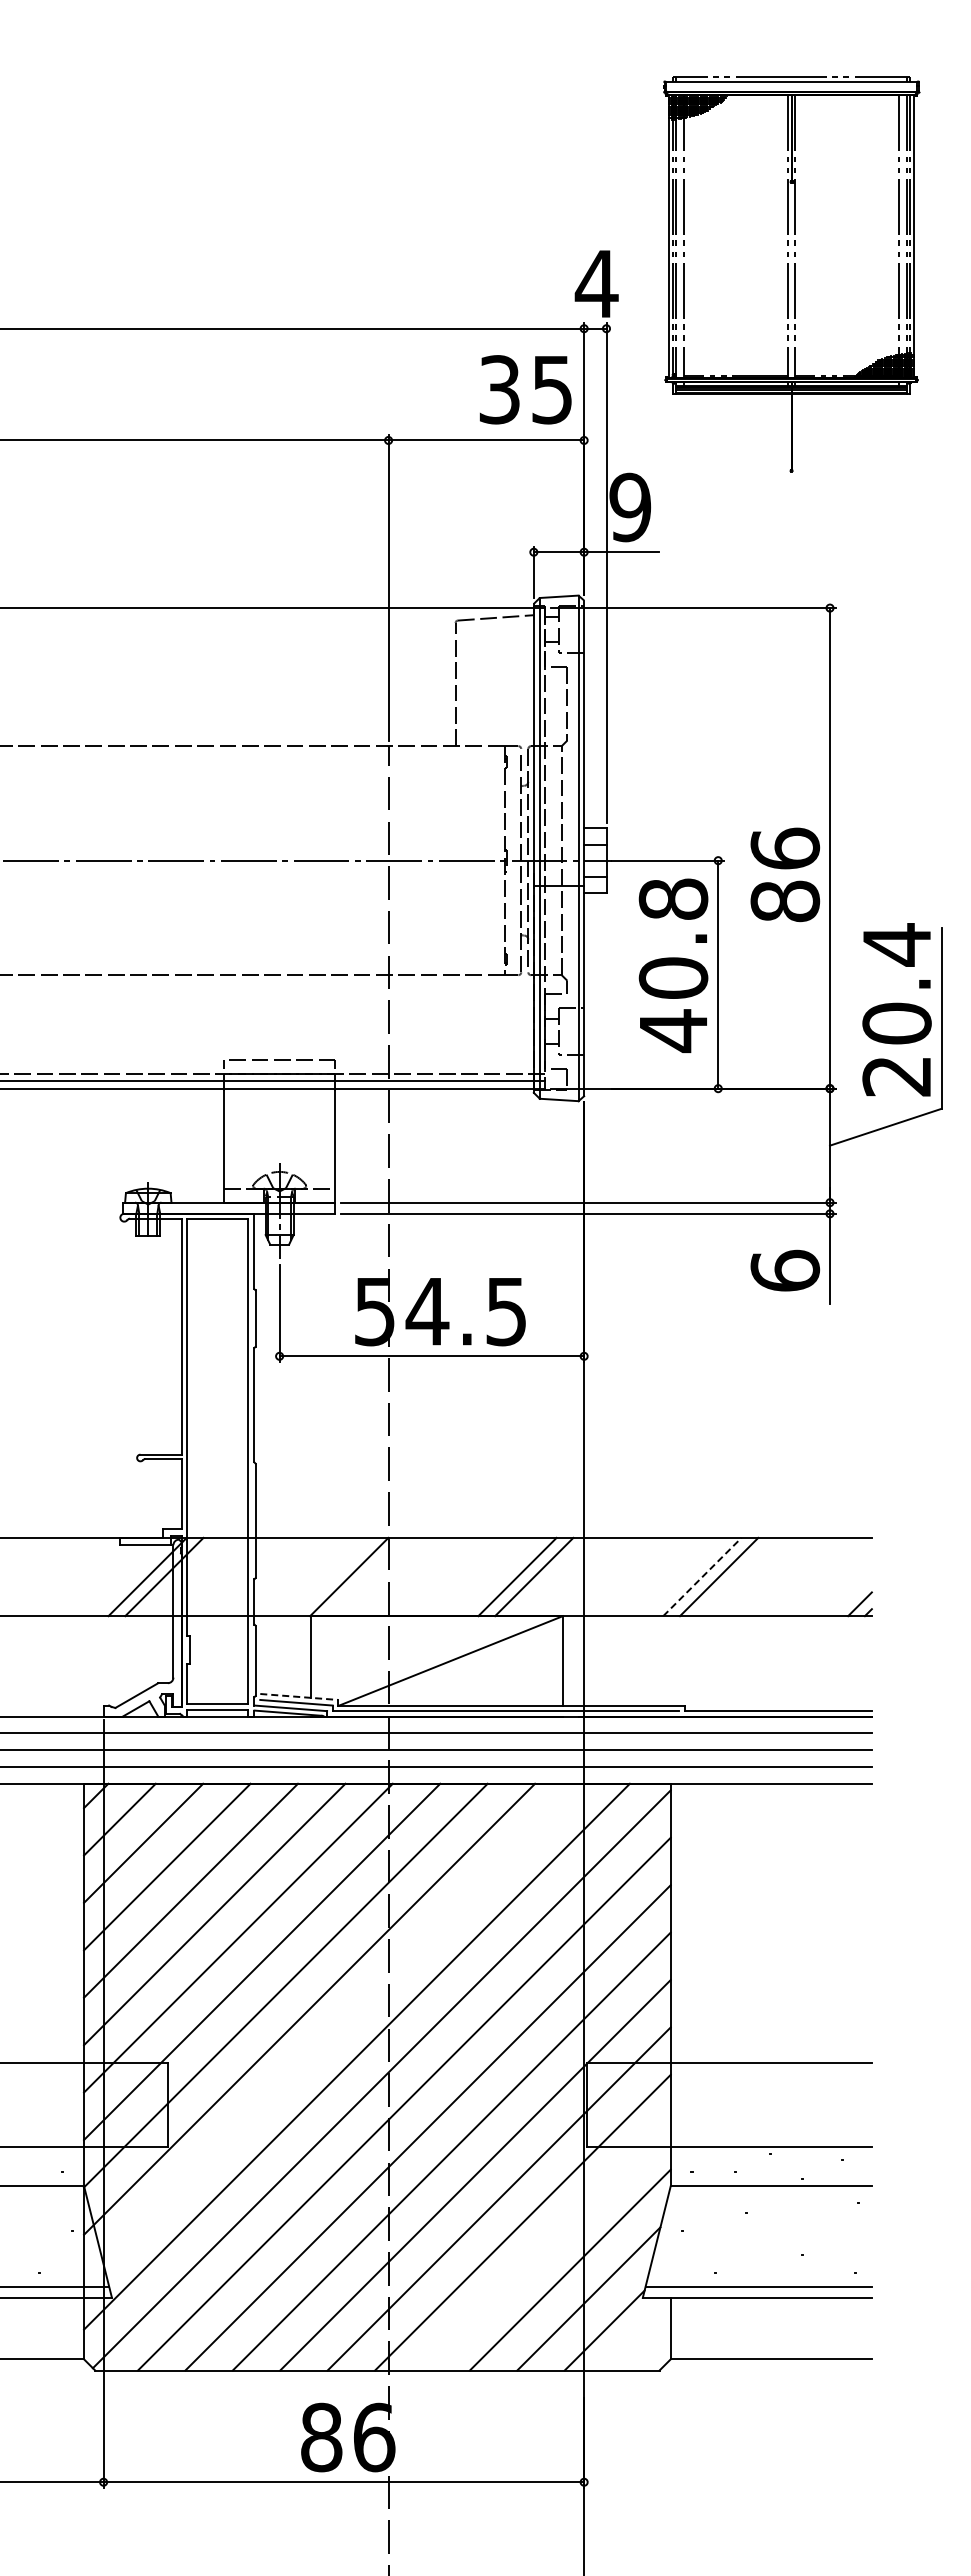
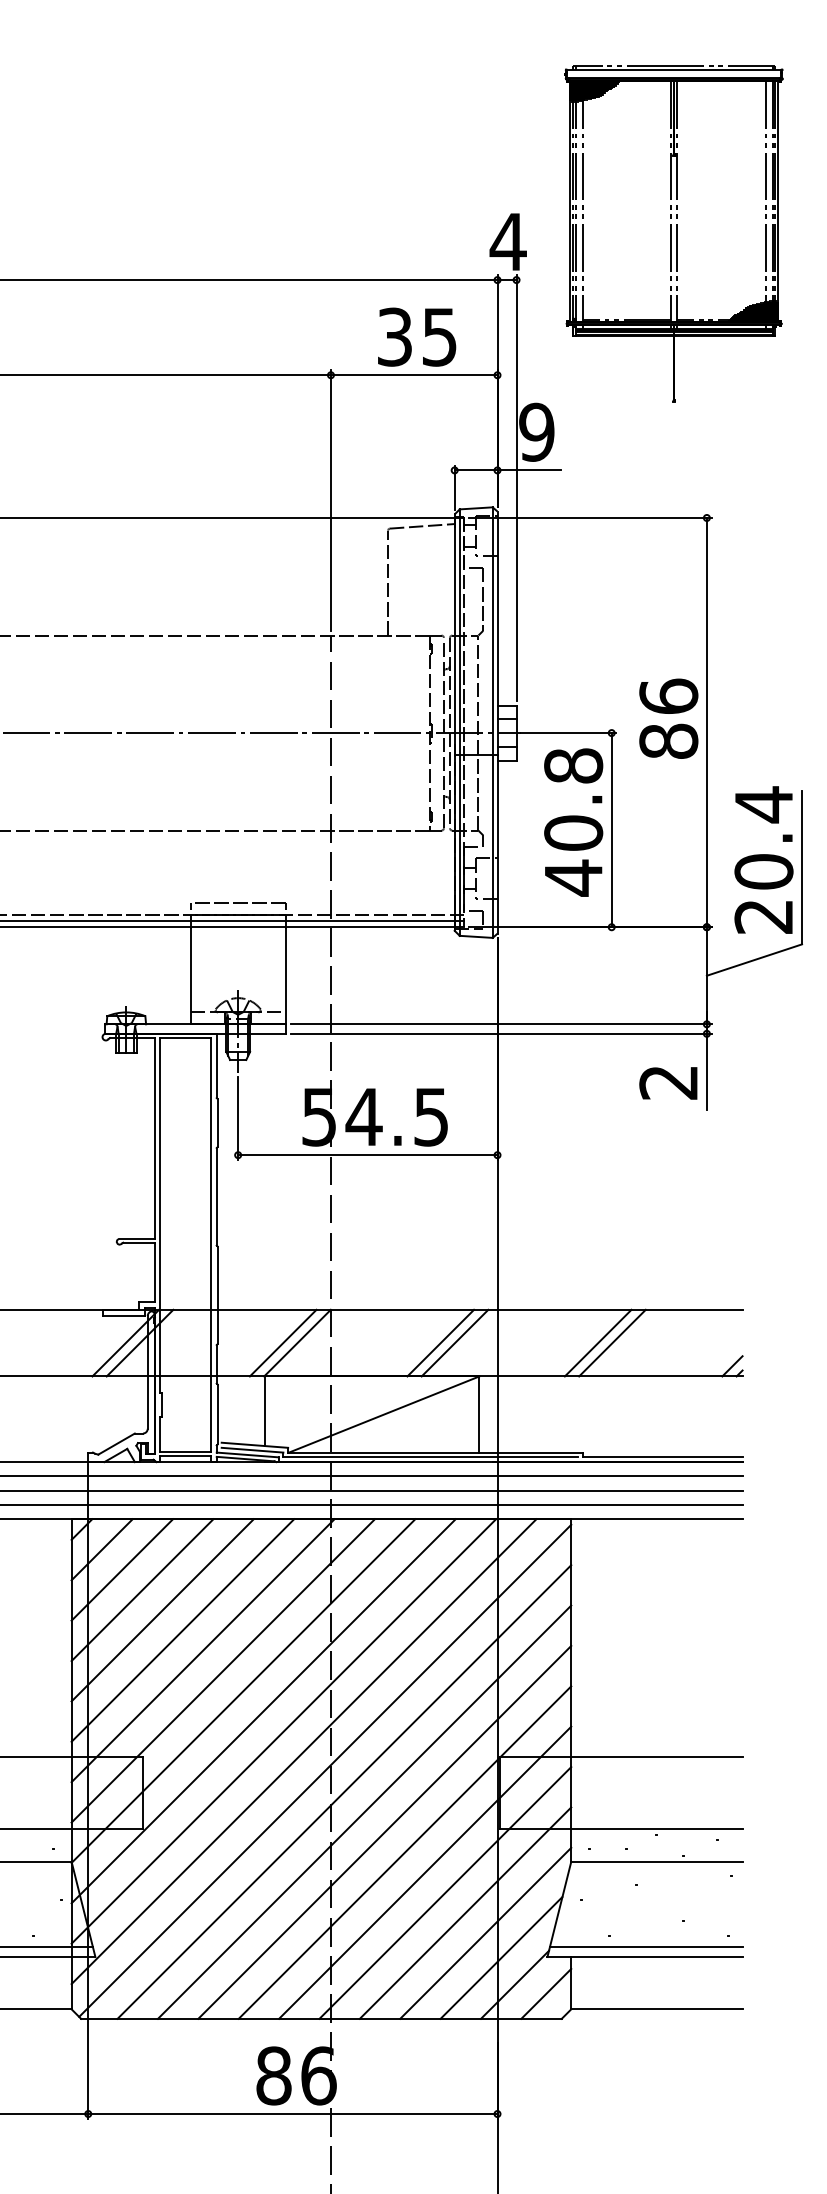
text: (525, 389) -> (416, 336), moved
text: (785, 874) -> (668, 718), moved
text: (785, 1270) -> (668, 1082), 6 -> 2
line: (332, 1576) -> (283, 1342), added
line: (702, 1576) -> (598, 1342), dashed -> solid
line: (299, 1697) -> (255, 1445), dashed -> solid
line: (333, 2032) -> (284, 1731), added
line: (546, 2246) -> (465, 1913), added
line: (641, 2340) -> (546, 1993), added

